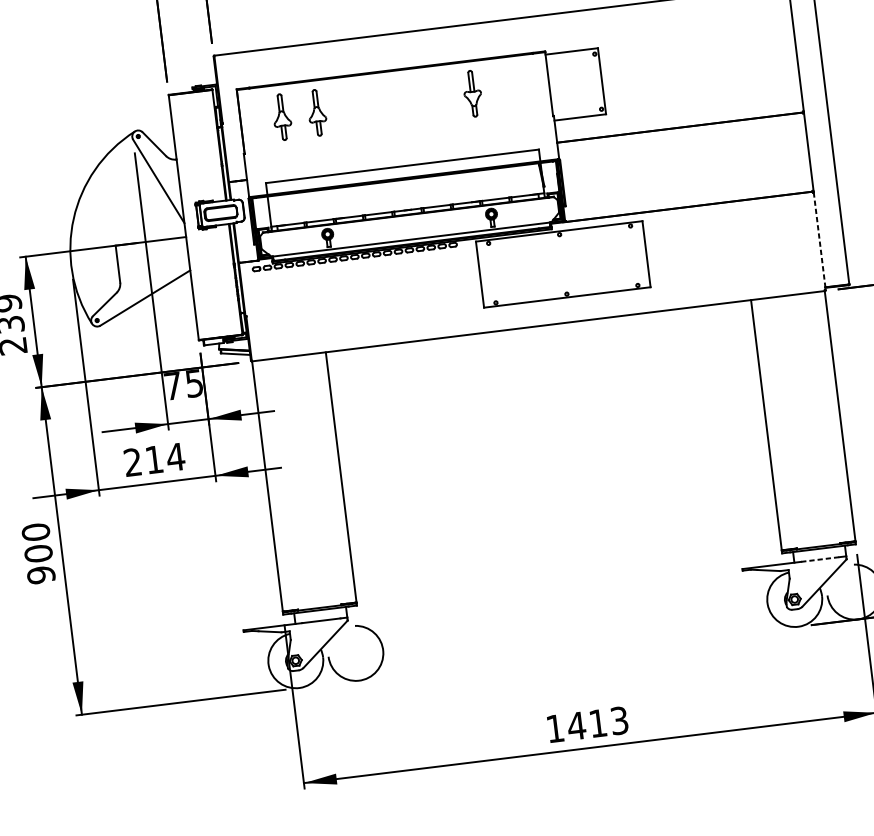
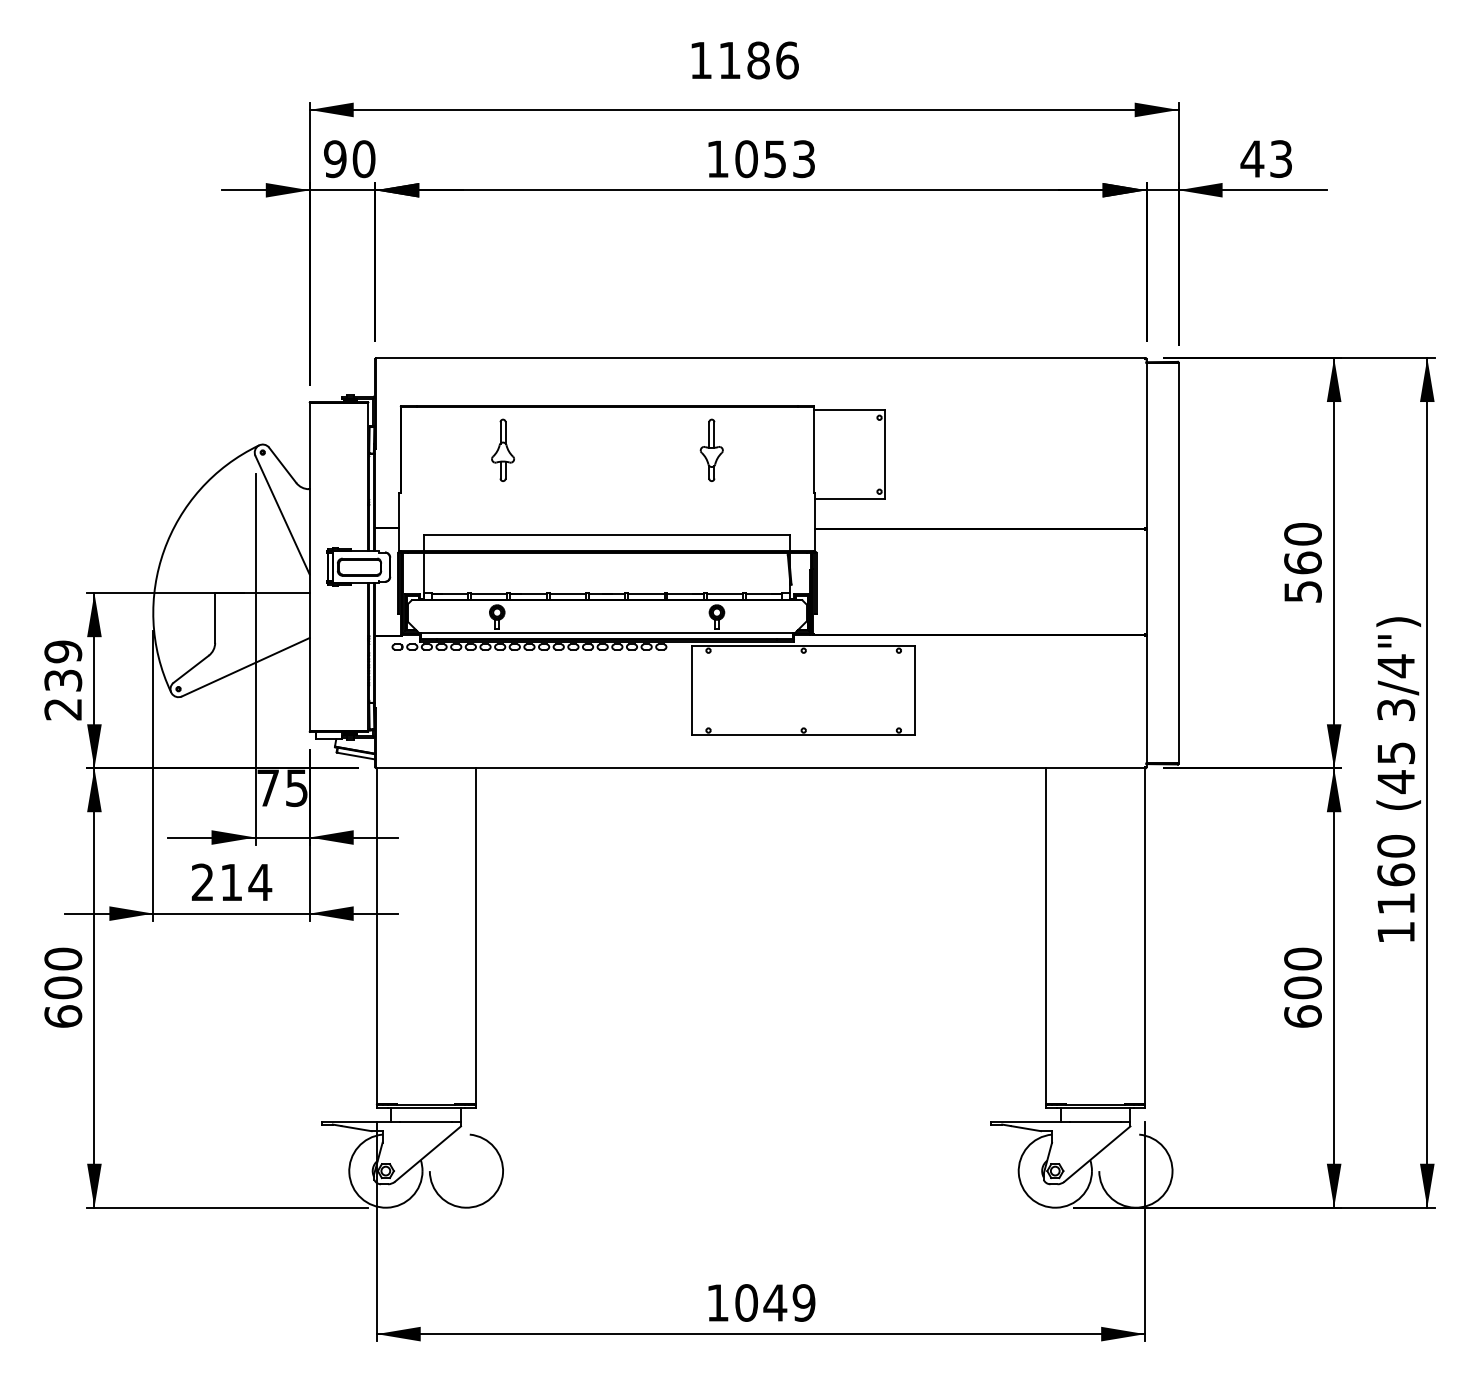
part: (281, 116) -> (455, 449), removed
line: (819, 241) -> (1146, 701), dashed -> solid
line: (820, 559) -> (1095, 1122), dashed -> solid
text: (41, 575) -> (63, 1016), 900 -> 600
text: (597, 723) -> (774, 1302), 1413 -> 1049

